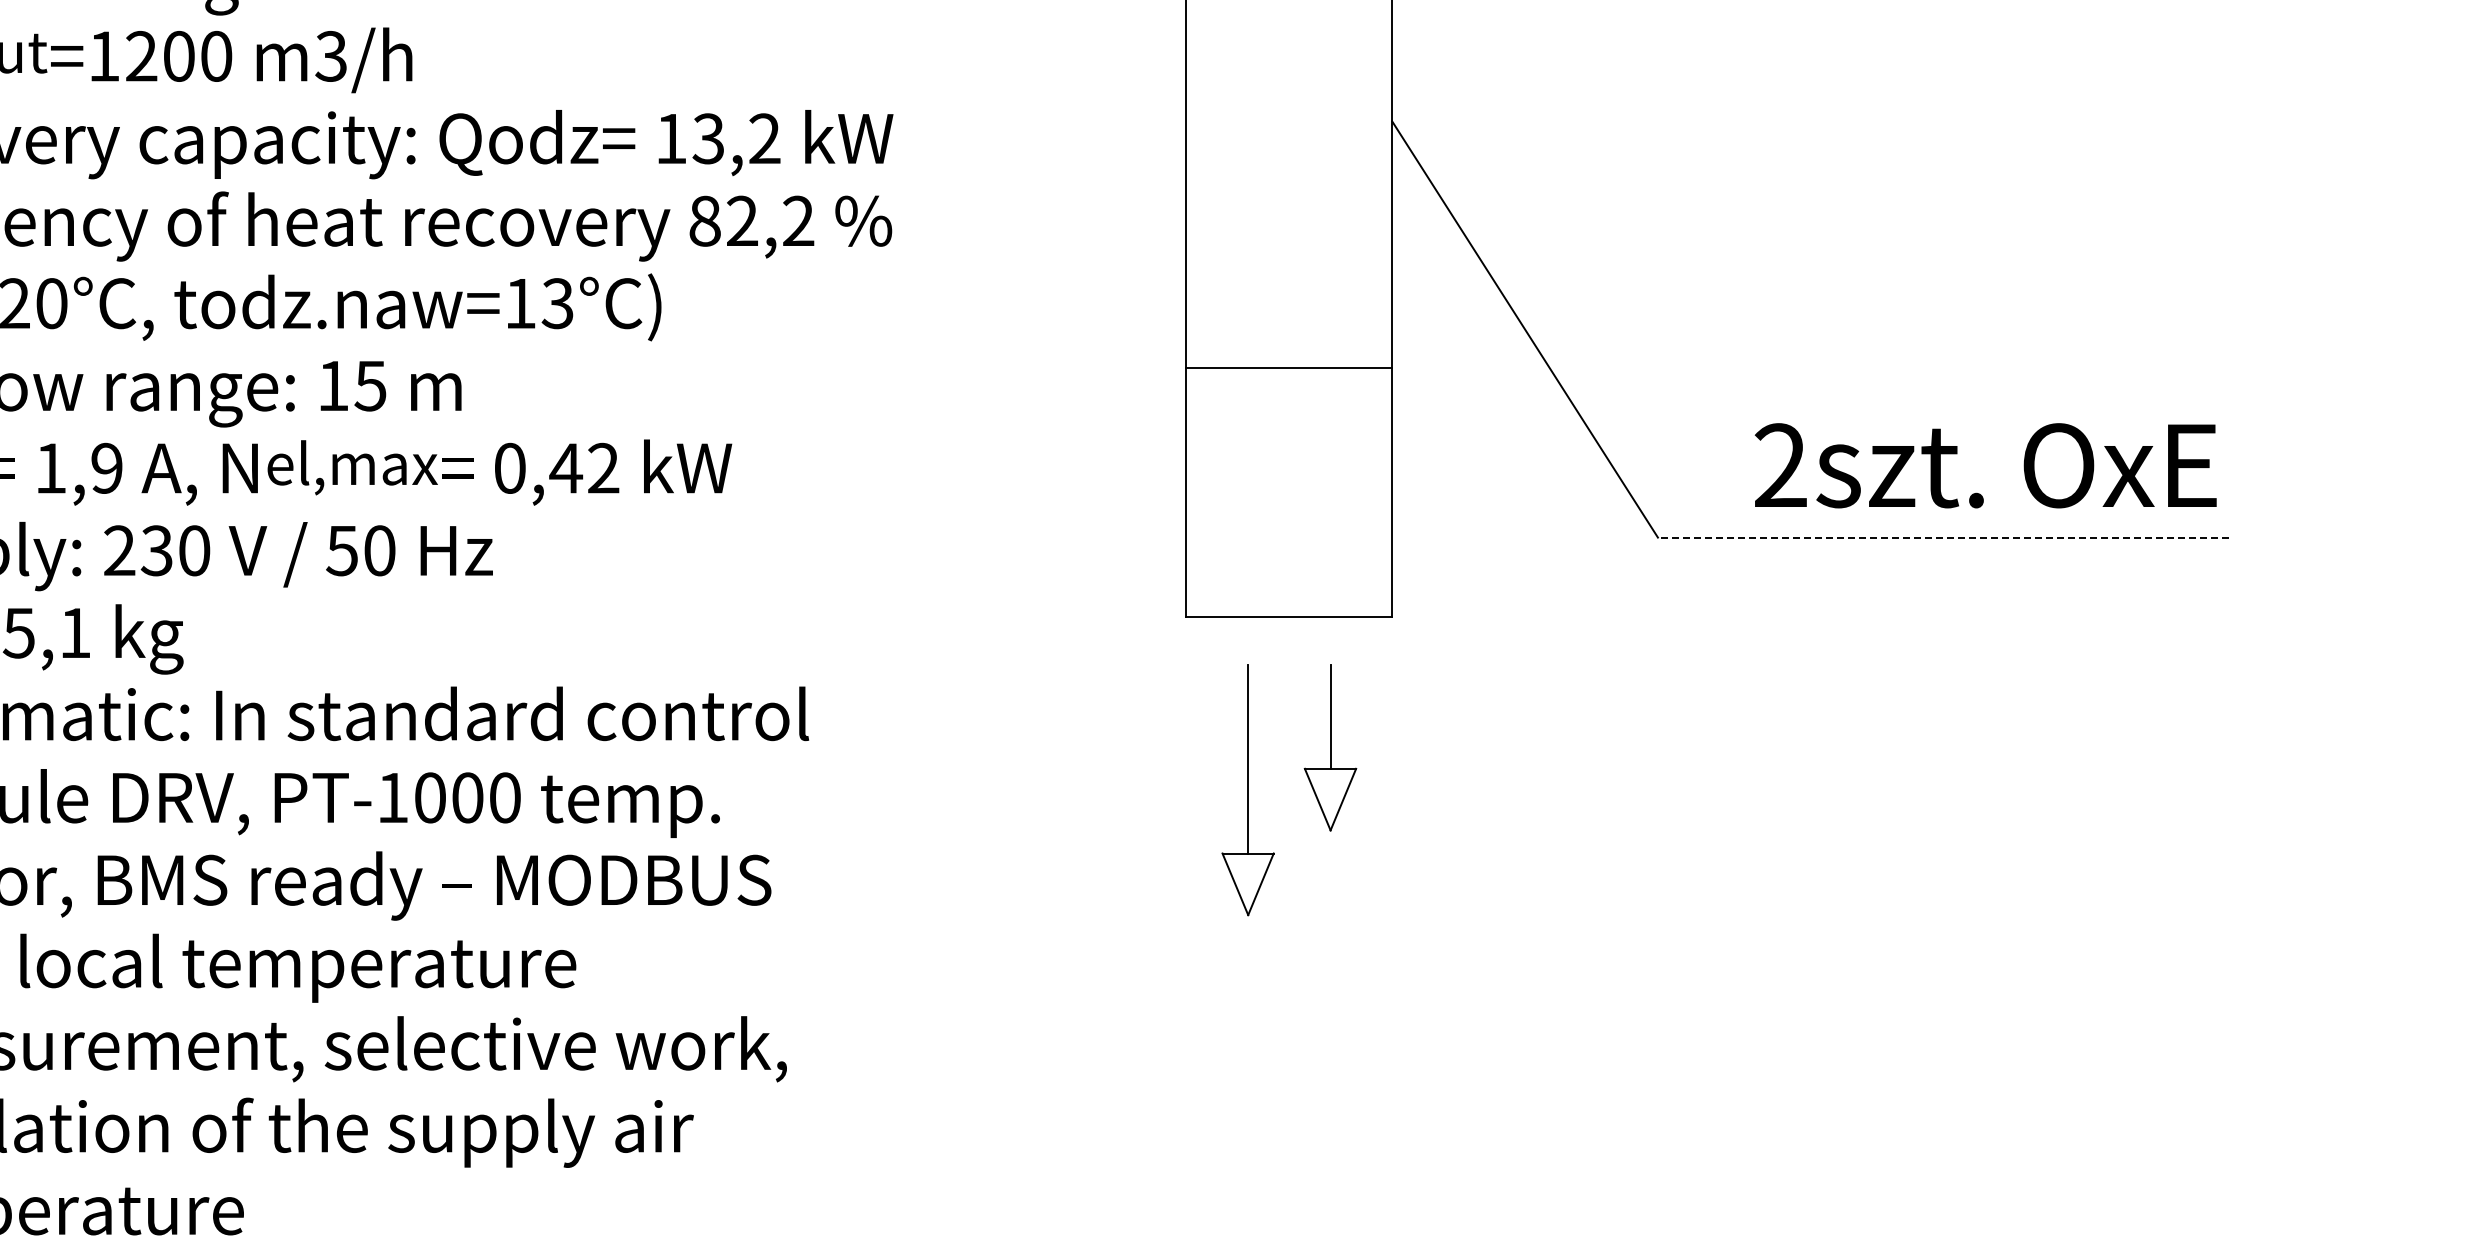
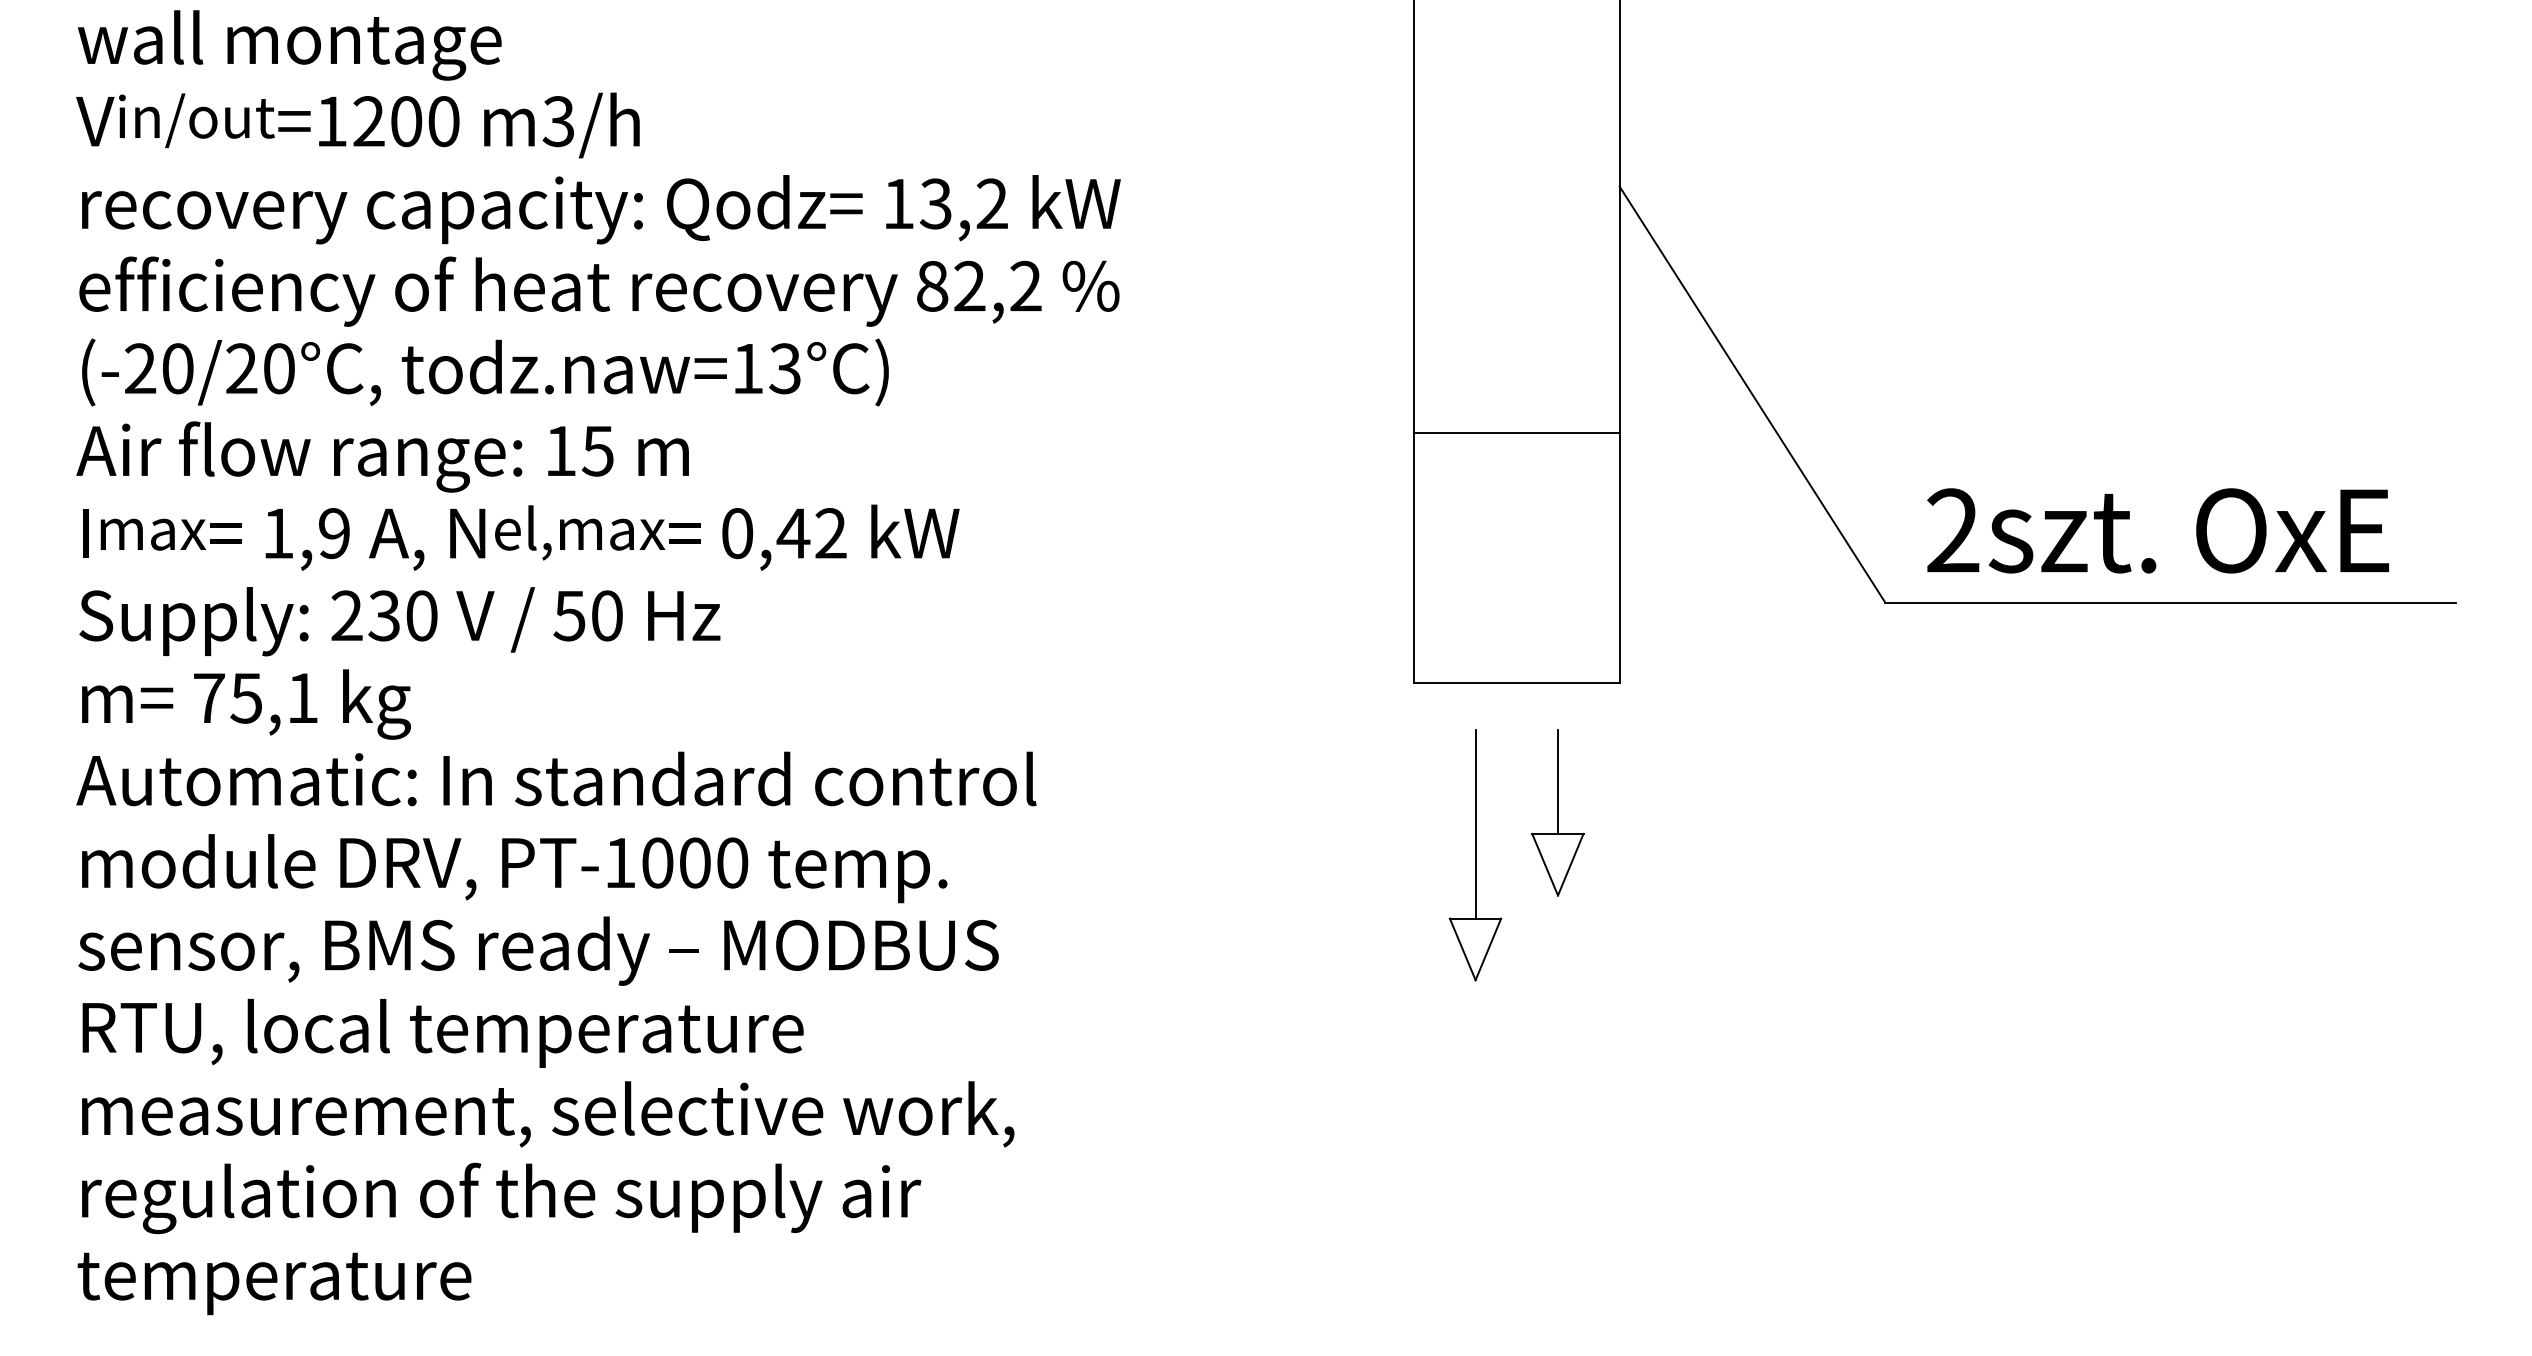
text: (1985, 465) -> (2157, 530), moved
line: (1943, 537) -> (2170, 602), dashed -> solid

